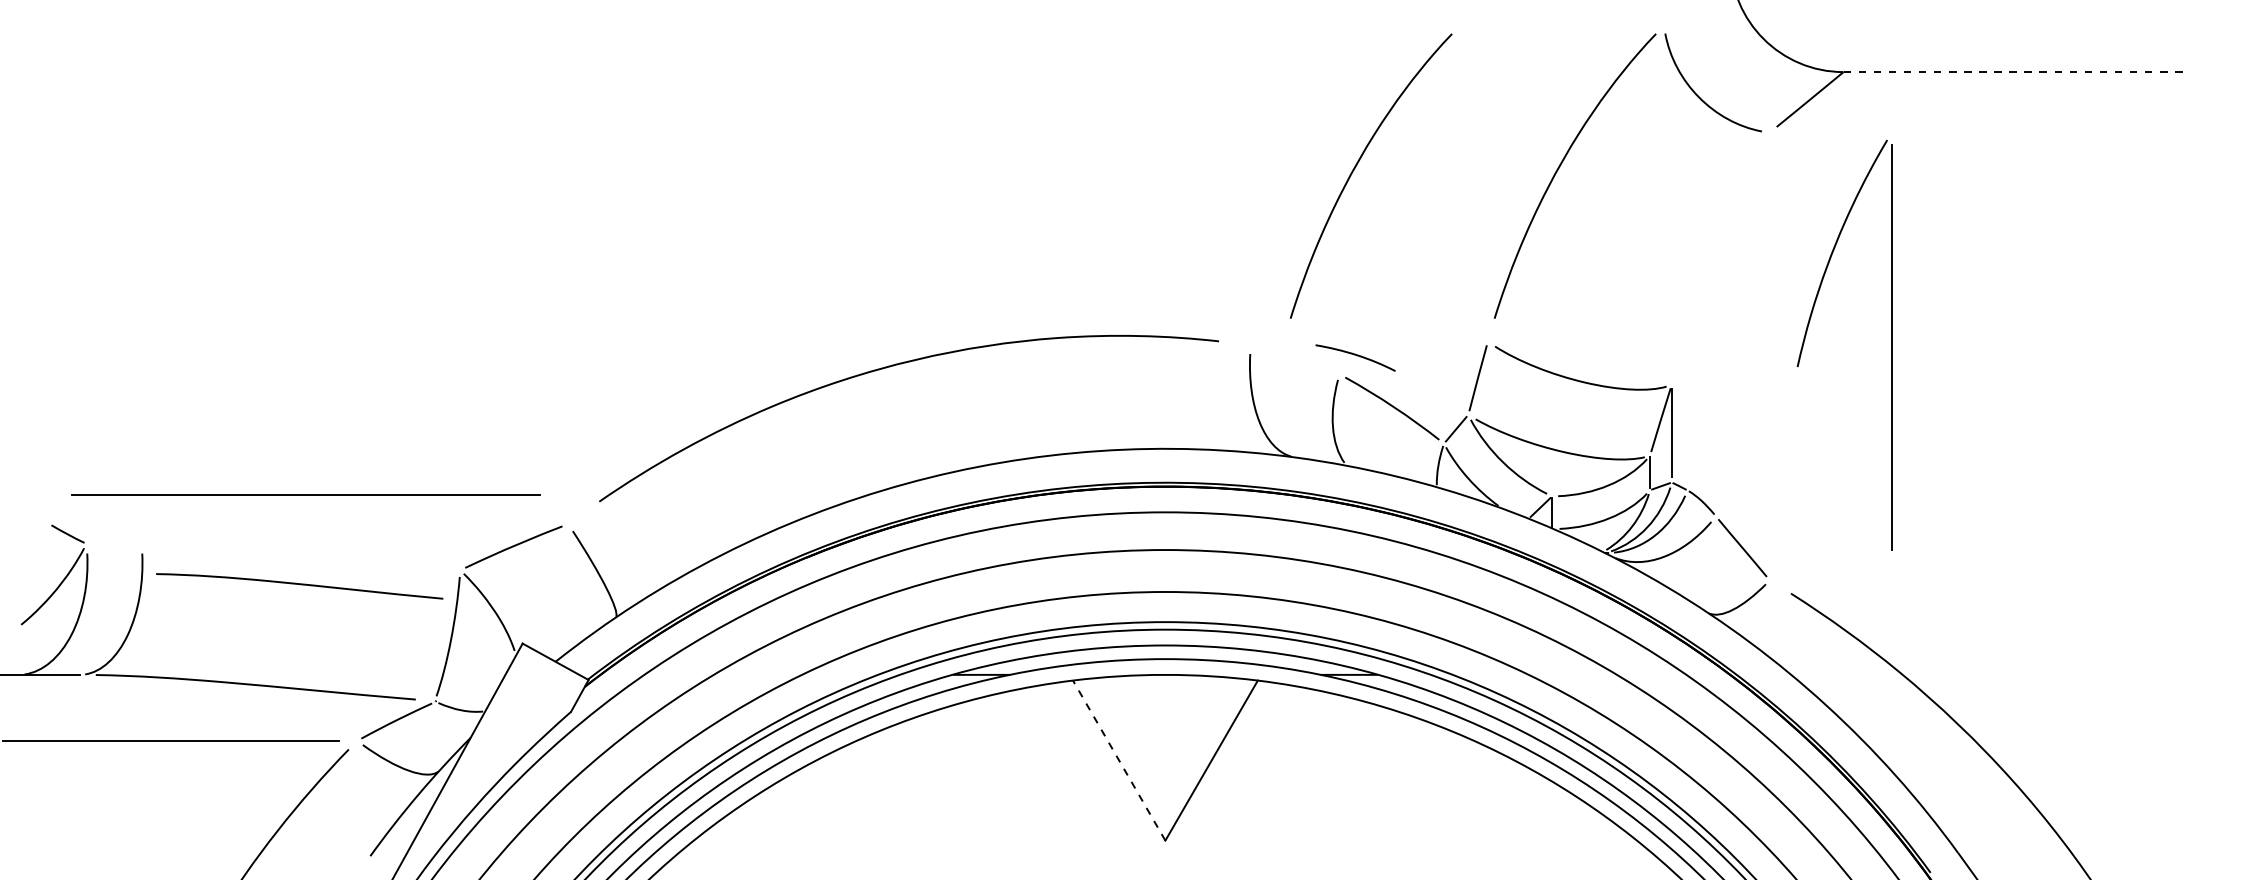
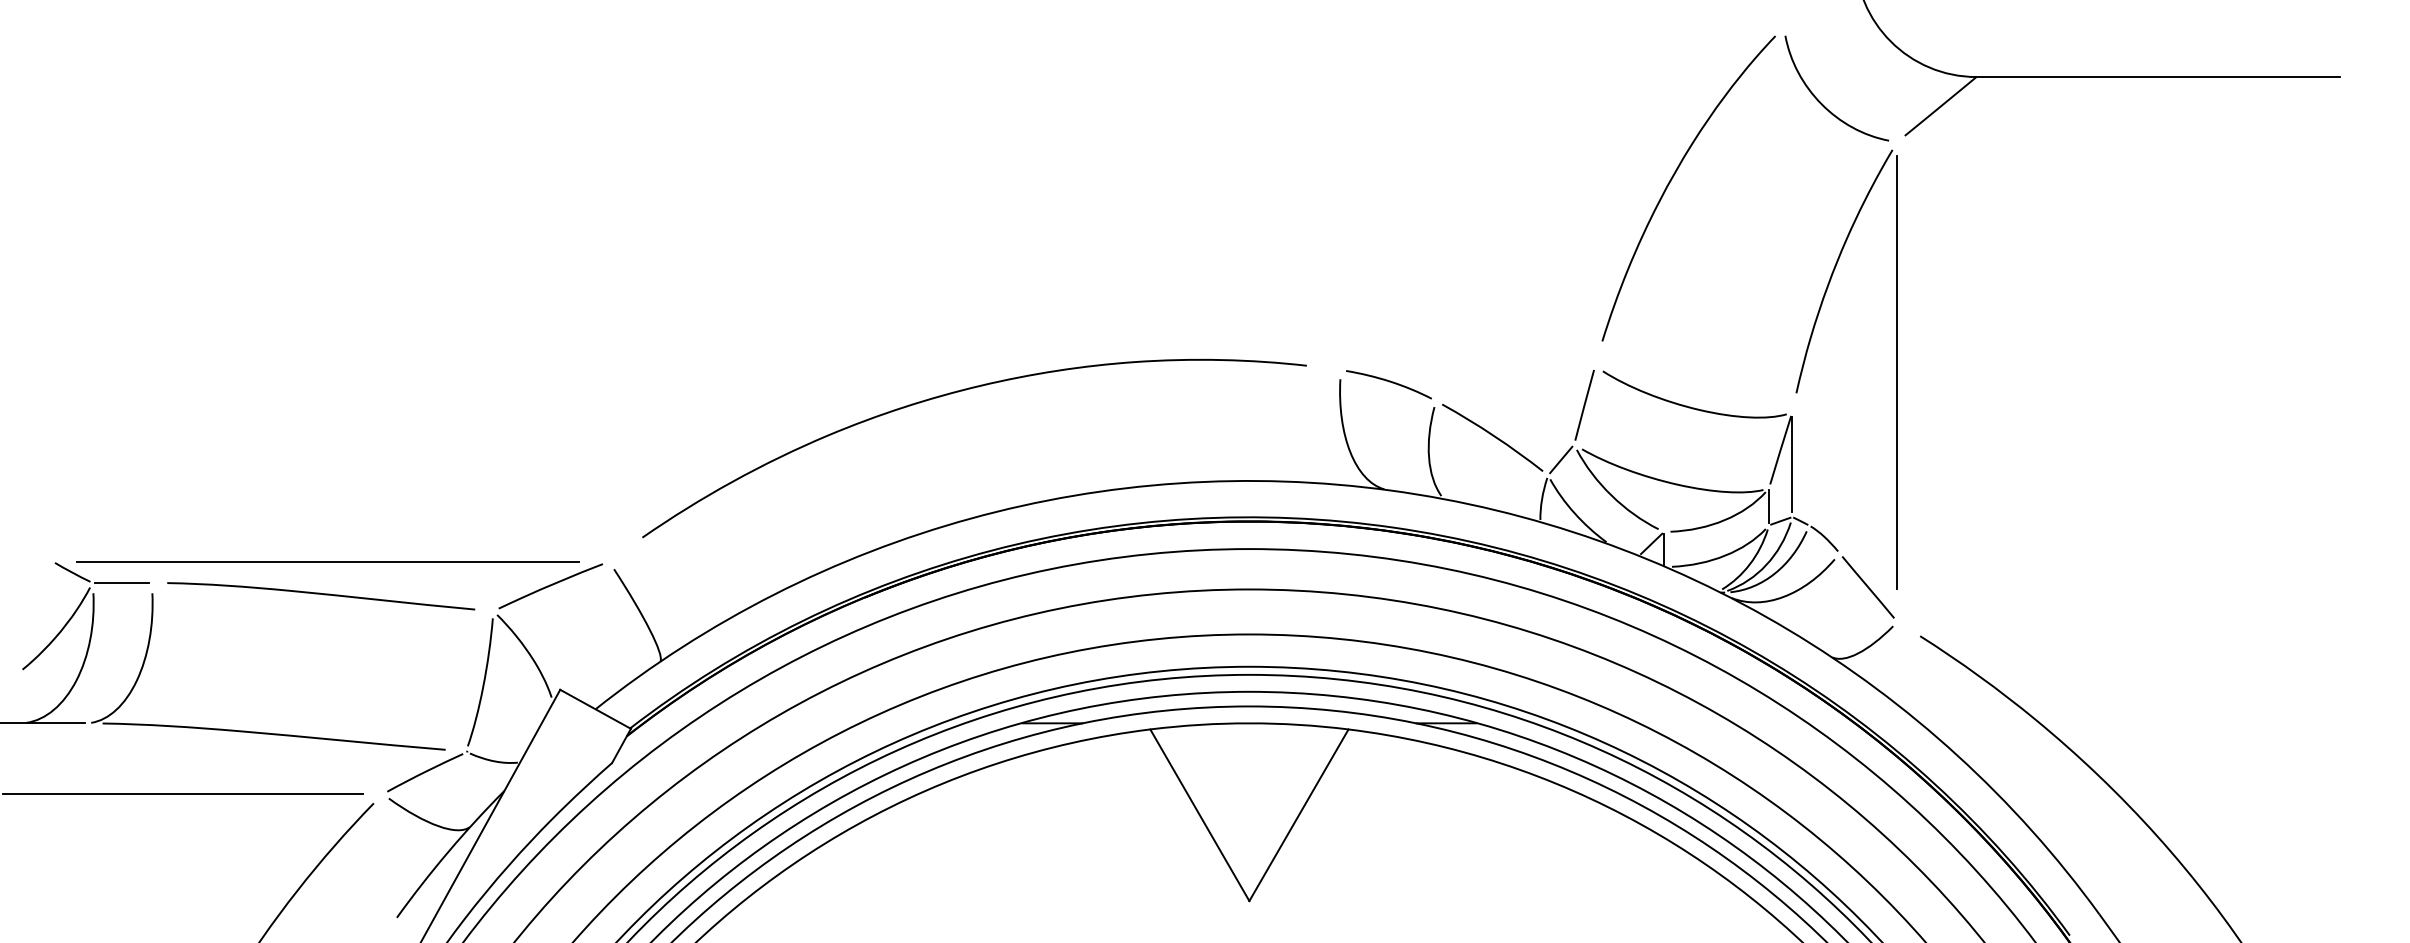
line: (2013, 72) -> (2158, 77), dashed -> solid
curve: (1357, 165) -> (1455, 177), removed
part: (1806, 335) -> (1805, 359), moved
curve: (1355, 355) -> (1388, 381), moved
line: (305, 494) -> (327, 561), moved
line: (113, 543) -> (121, 582), added
curve: (300, 585) -> (322, 595), moved
line: (1118, 760) -> (1199, 815), dashed -> solid

